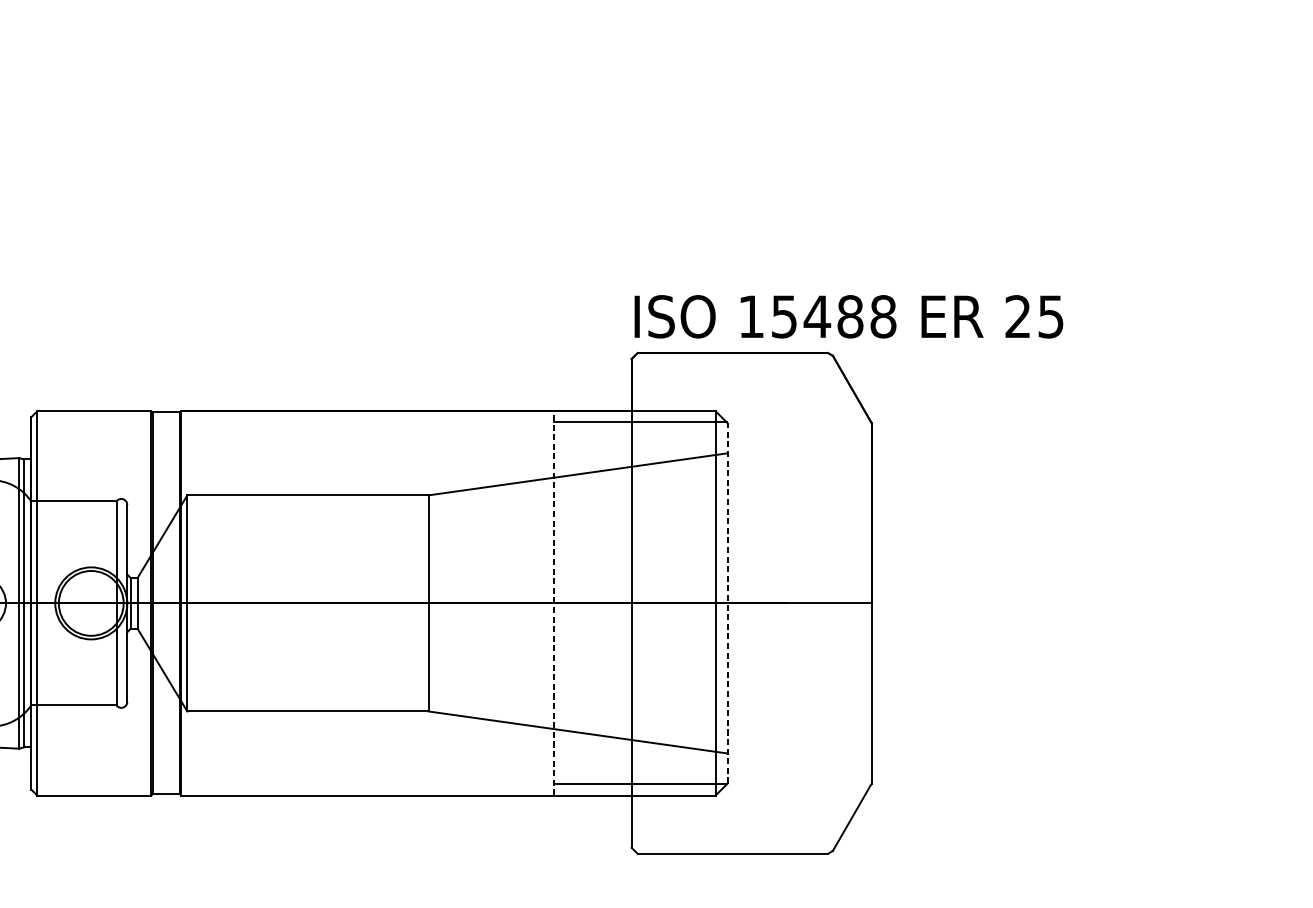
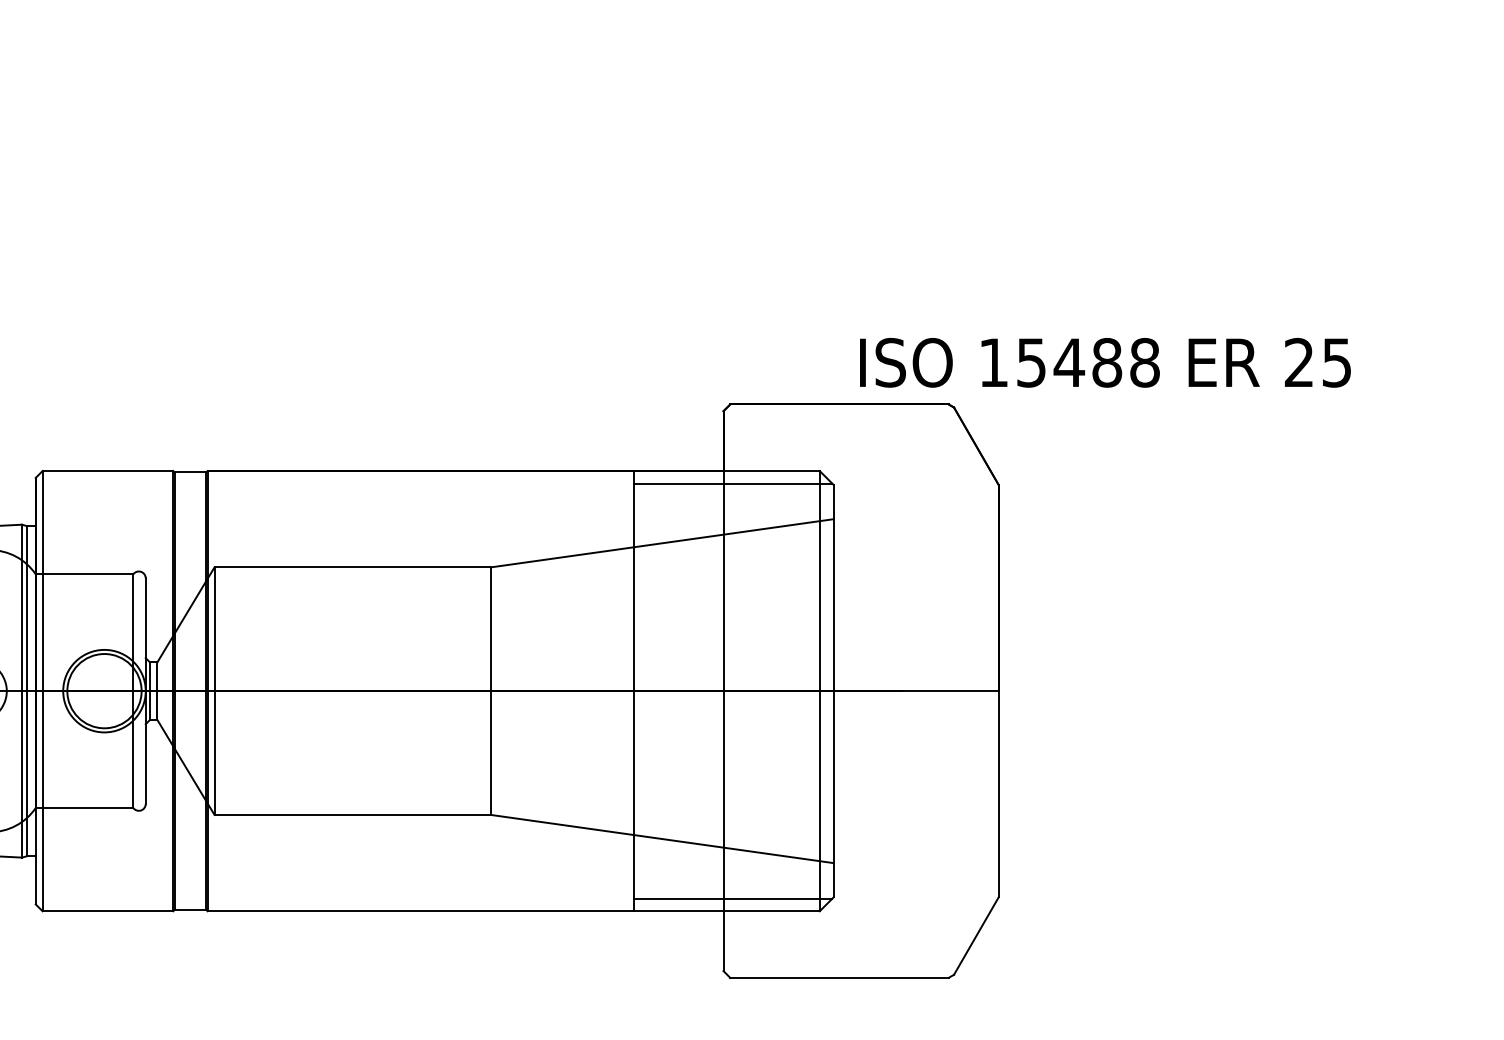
text: (848, 316) -> (1105, 362), moved
line: (553, 602) -> (634, 690), dashed -> solid
line: (727, 602) -> (833, 690), dashed -> solid

